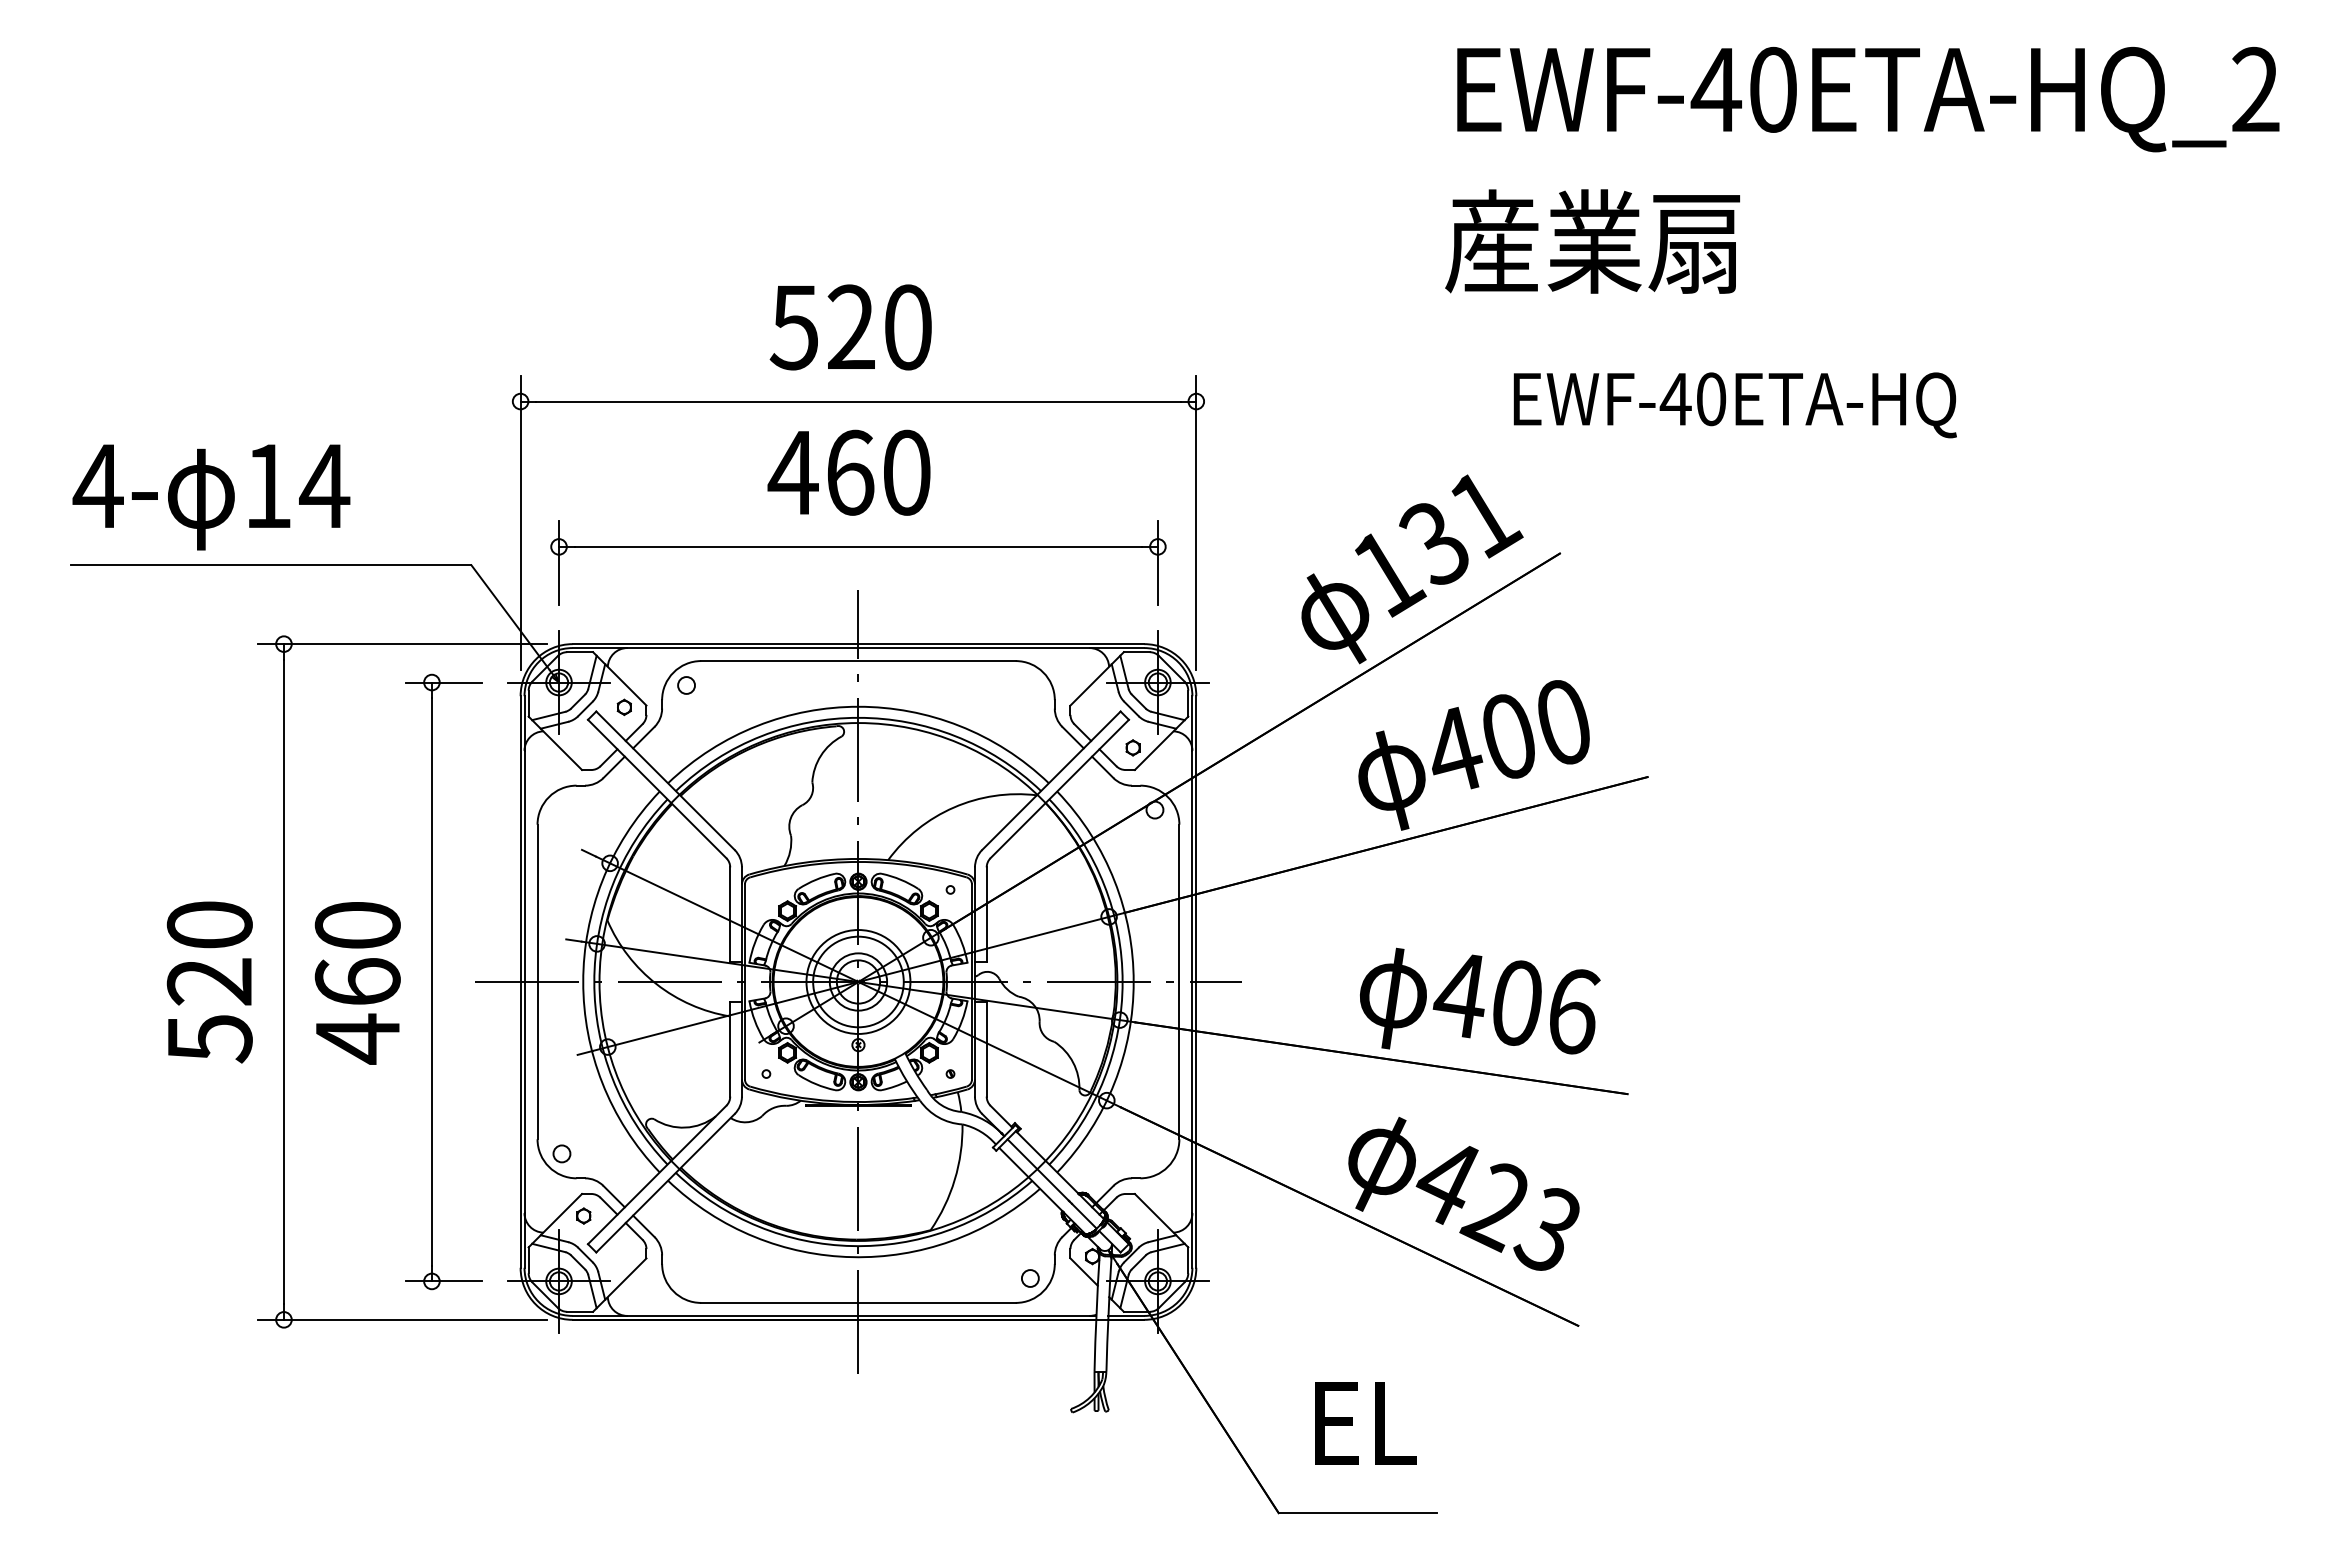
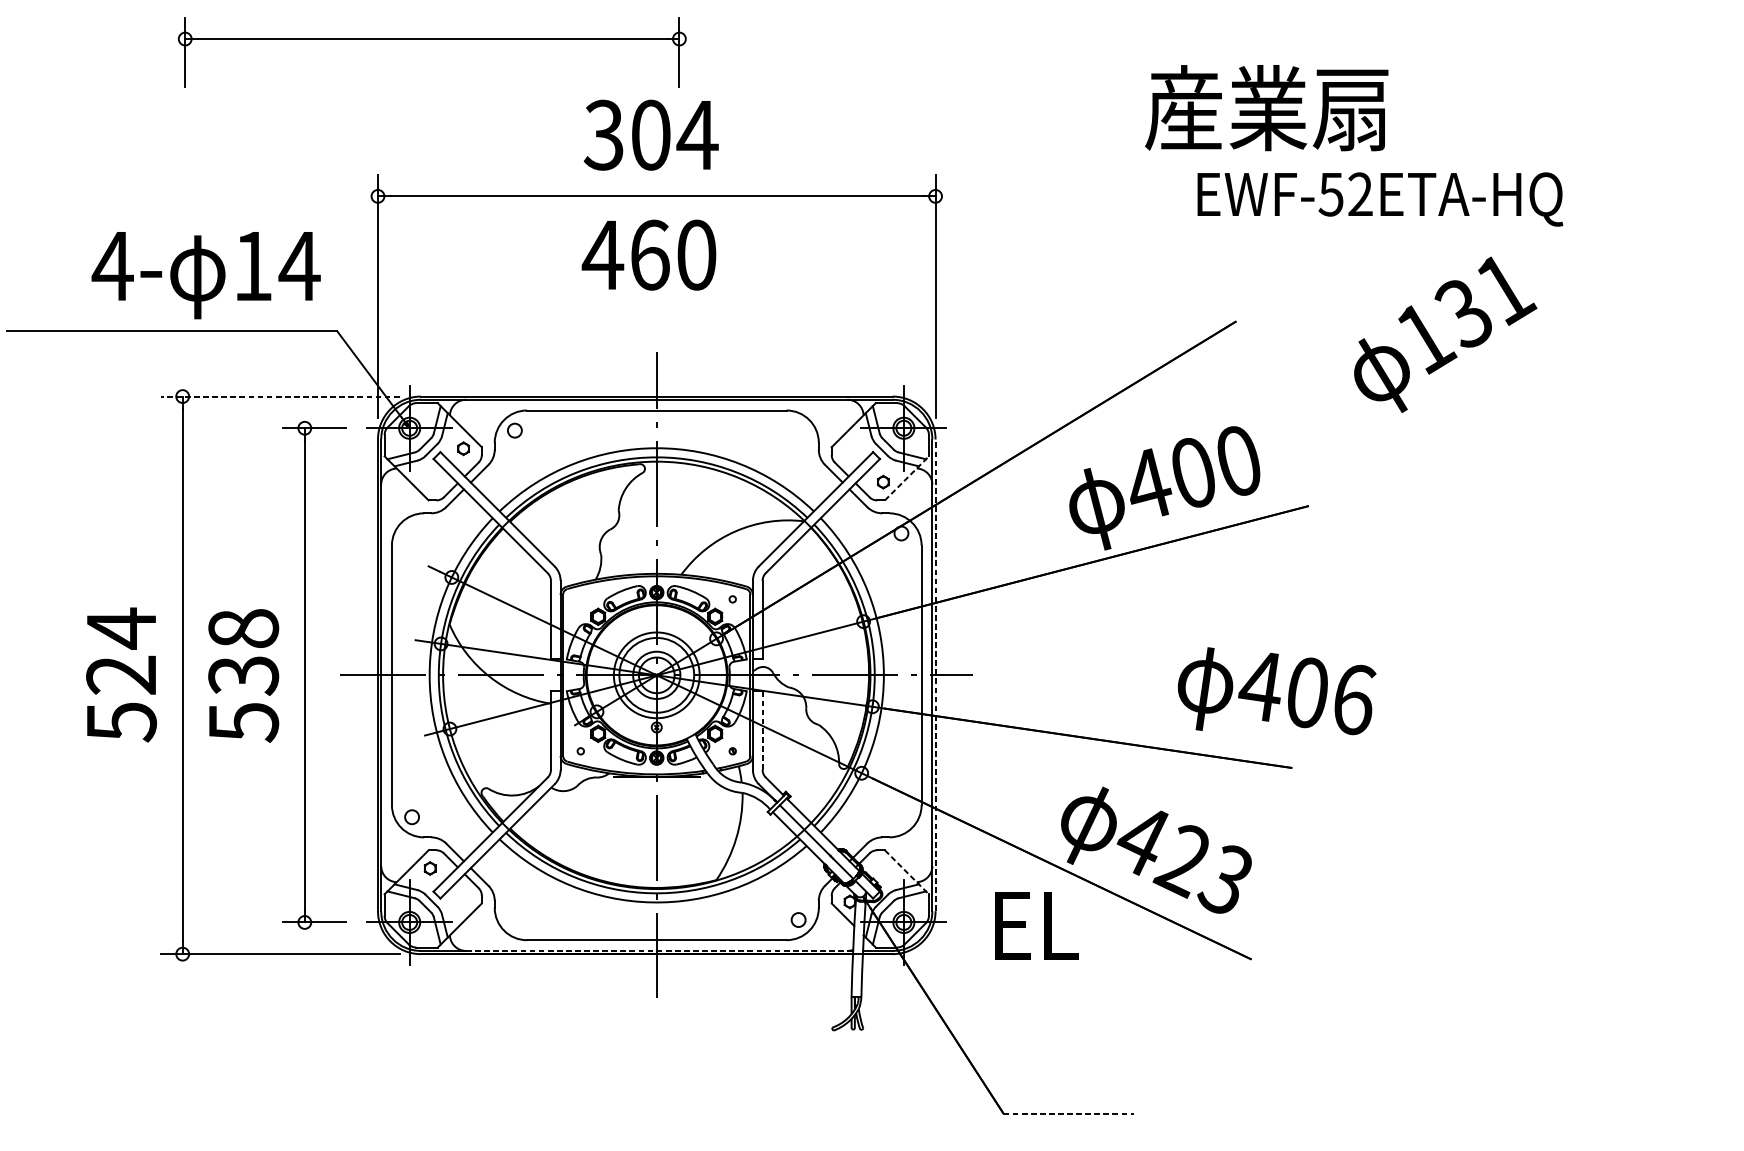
text: (1592, 241) -> (1266, 108), moved
text: (851, 327) -> (651, 135), 520 -> 304
text: (1692, 399) -> (1345, 194), EWF-40ETA-HQ -> EWF-52ETA-HQ
text: (211, 497) -> (206, 275), moved
part: (858, 547) -> (432, 39), moved
text: (1412, 569) -> (1445, 334), moved
line: (401, 644) -> (279, 396), solid -> dashed
line: (1161, 743) -> (906, 478), solid -> dashed
text: (209, 925) -> (121, 628), 520 -> 524
text: (357, 982) -> (243, 675), 460 -> 538
line: (1196, 982) -> (935, 675), solid -> dashed
text: (1480, 1000) -> (1277, 690), moved
line: (986, 1049) -> (762, 731), solid -> dashed
line: (1161, 1220) -> (906, 872), solid -> dashed
line: (858, 1315) -> (656, 950), solid -> dashed
text: (1365, 1423) -> (1036, 925), moved
line: (1358, 1513) -> (1069, 1113), solid -> dashed

